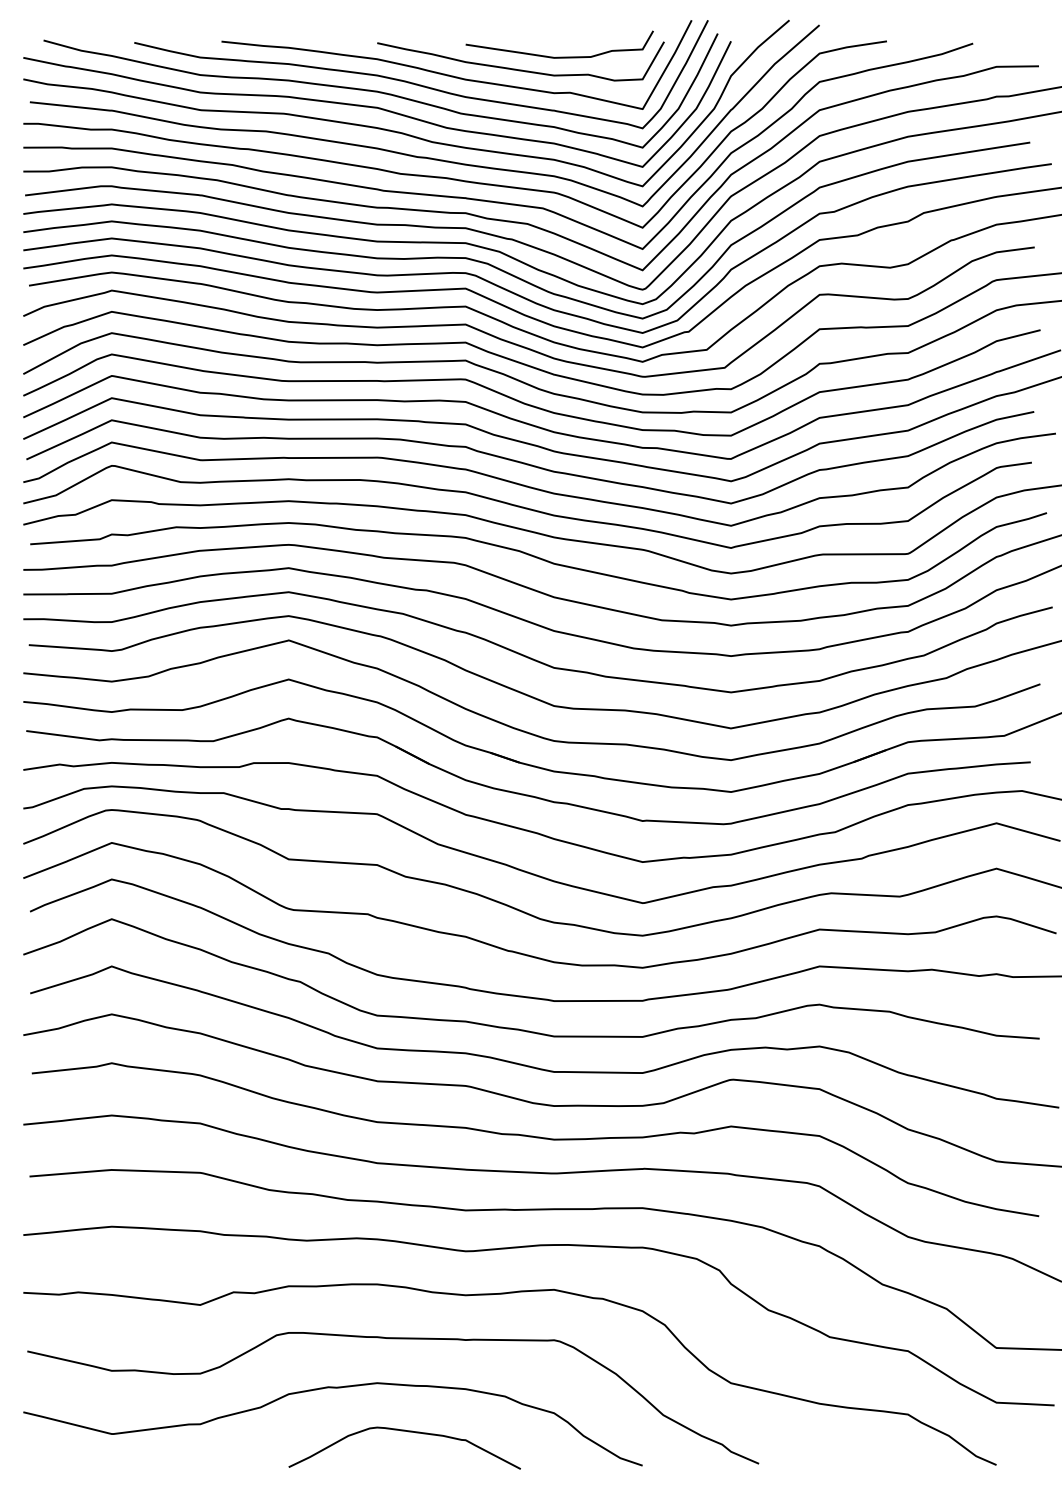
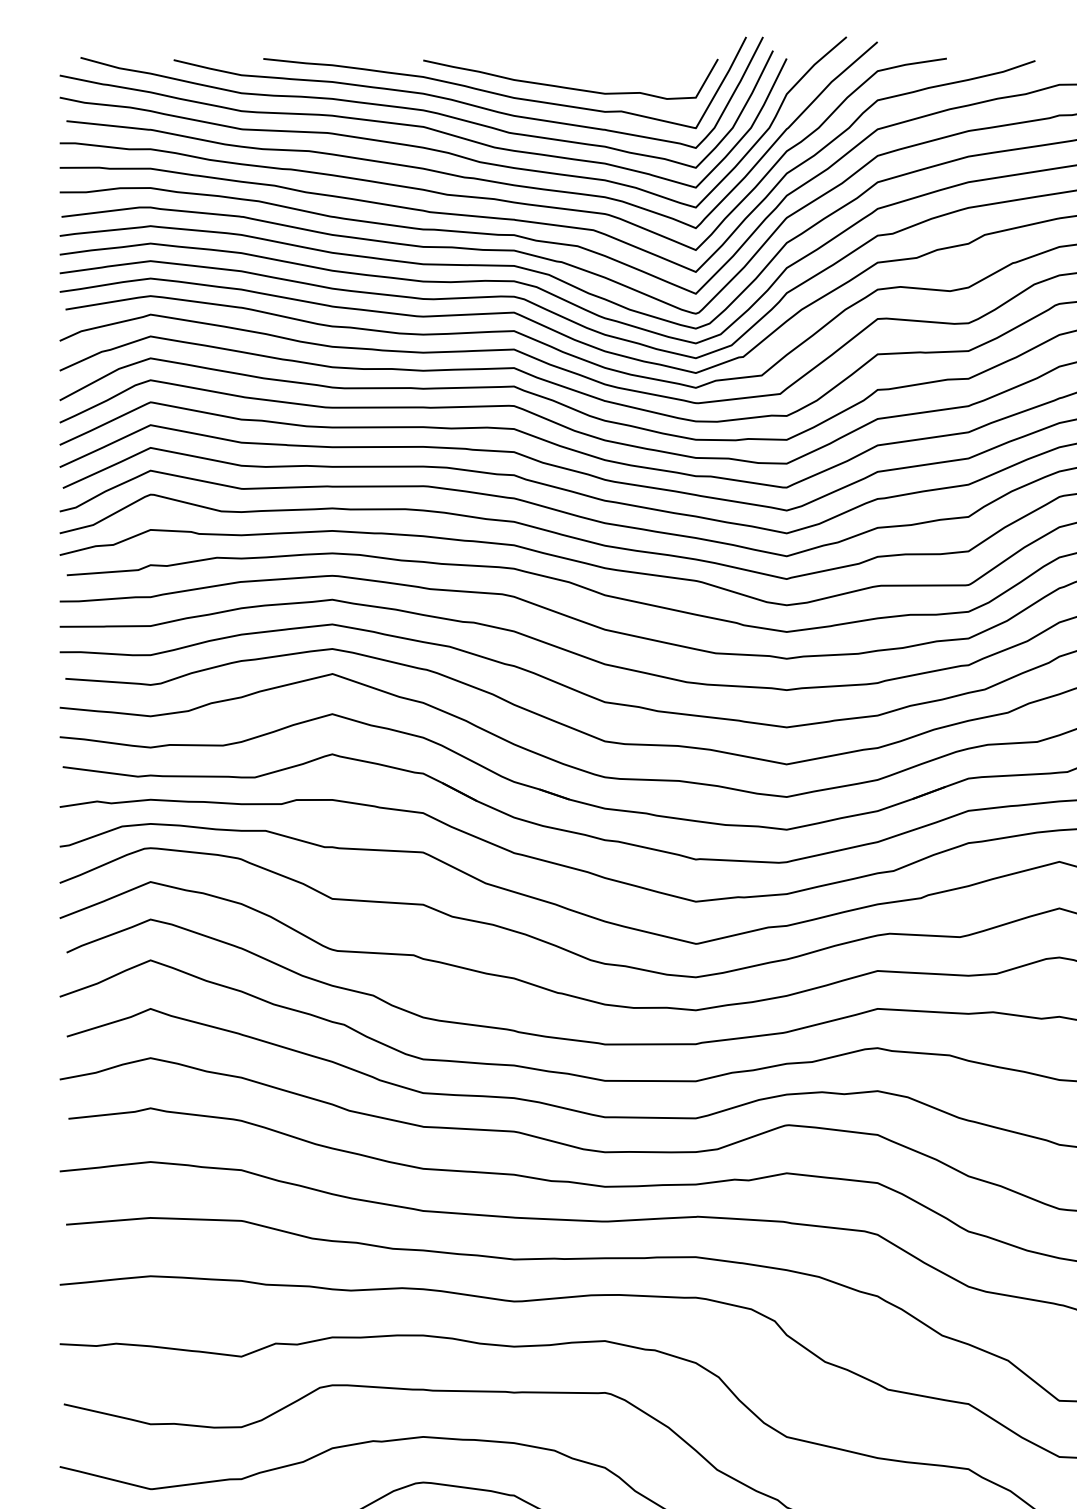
curve: (559, 56) -> (610, 74), removed

